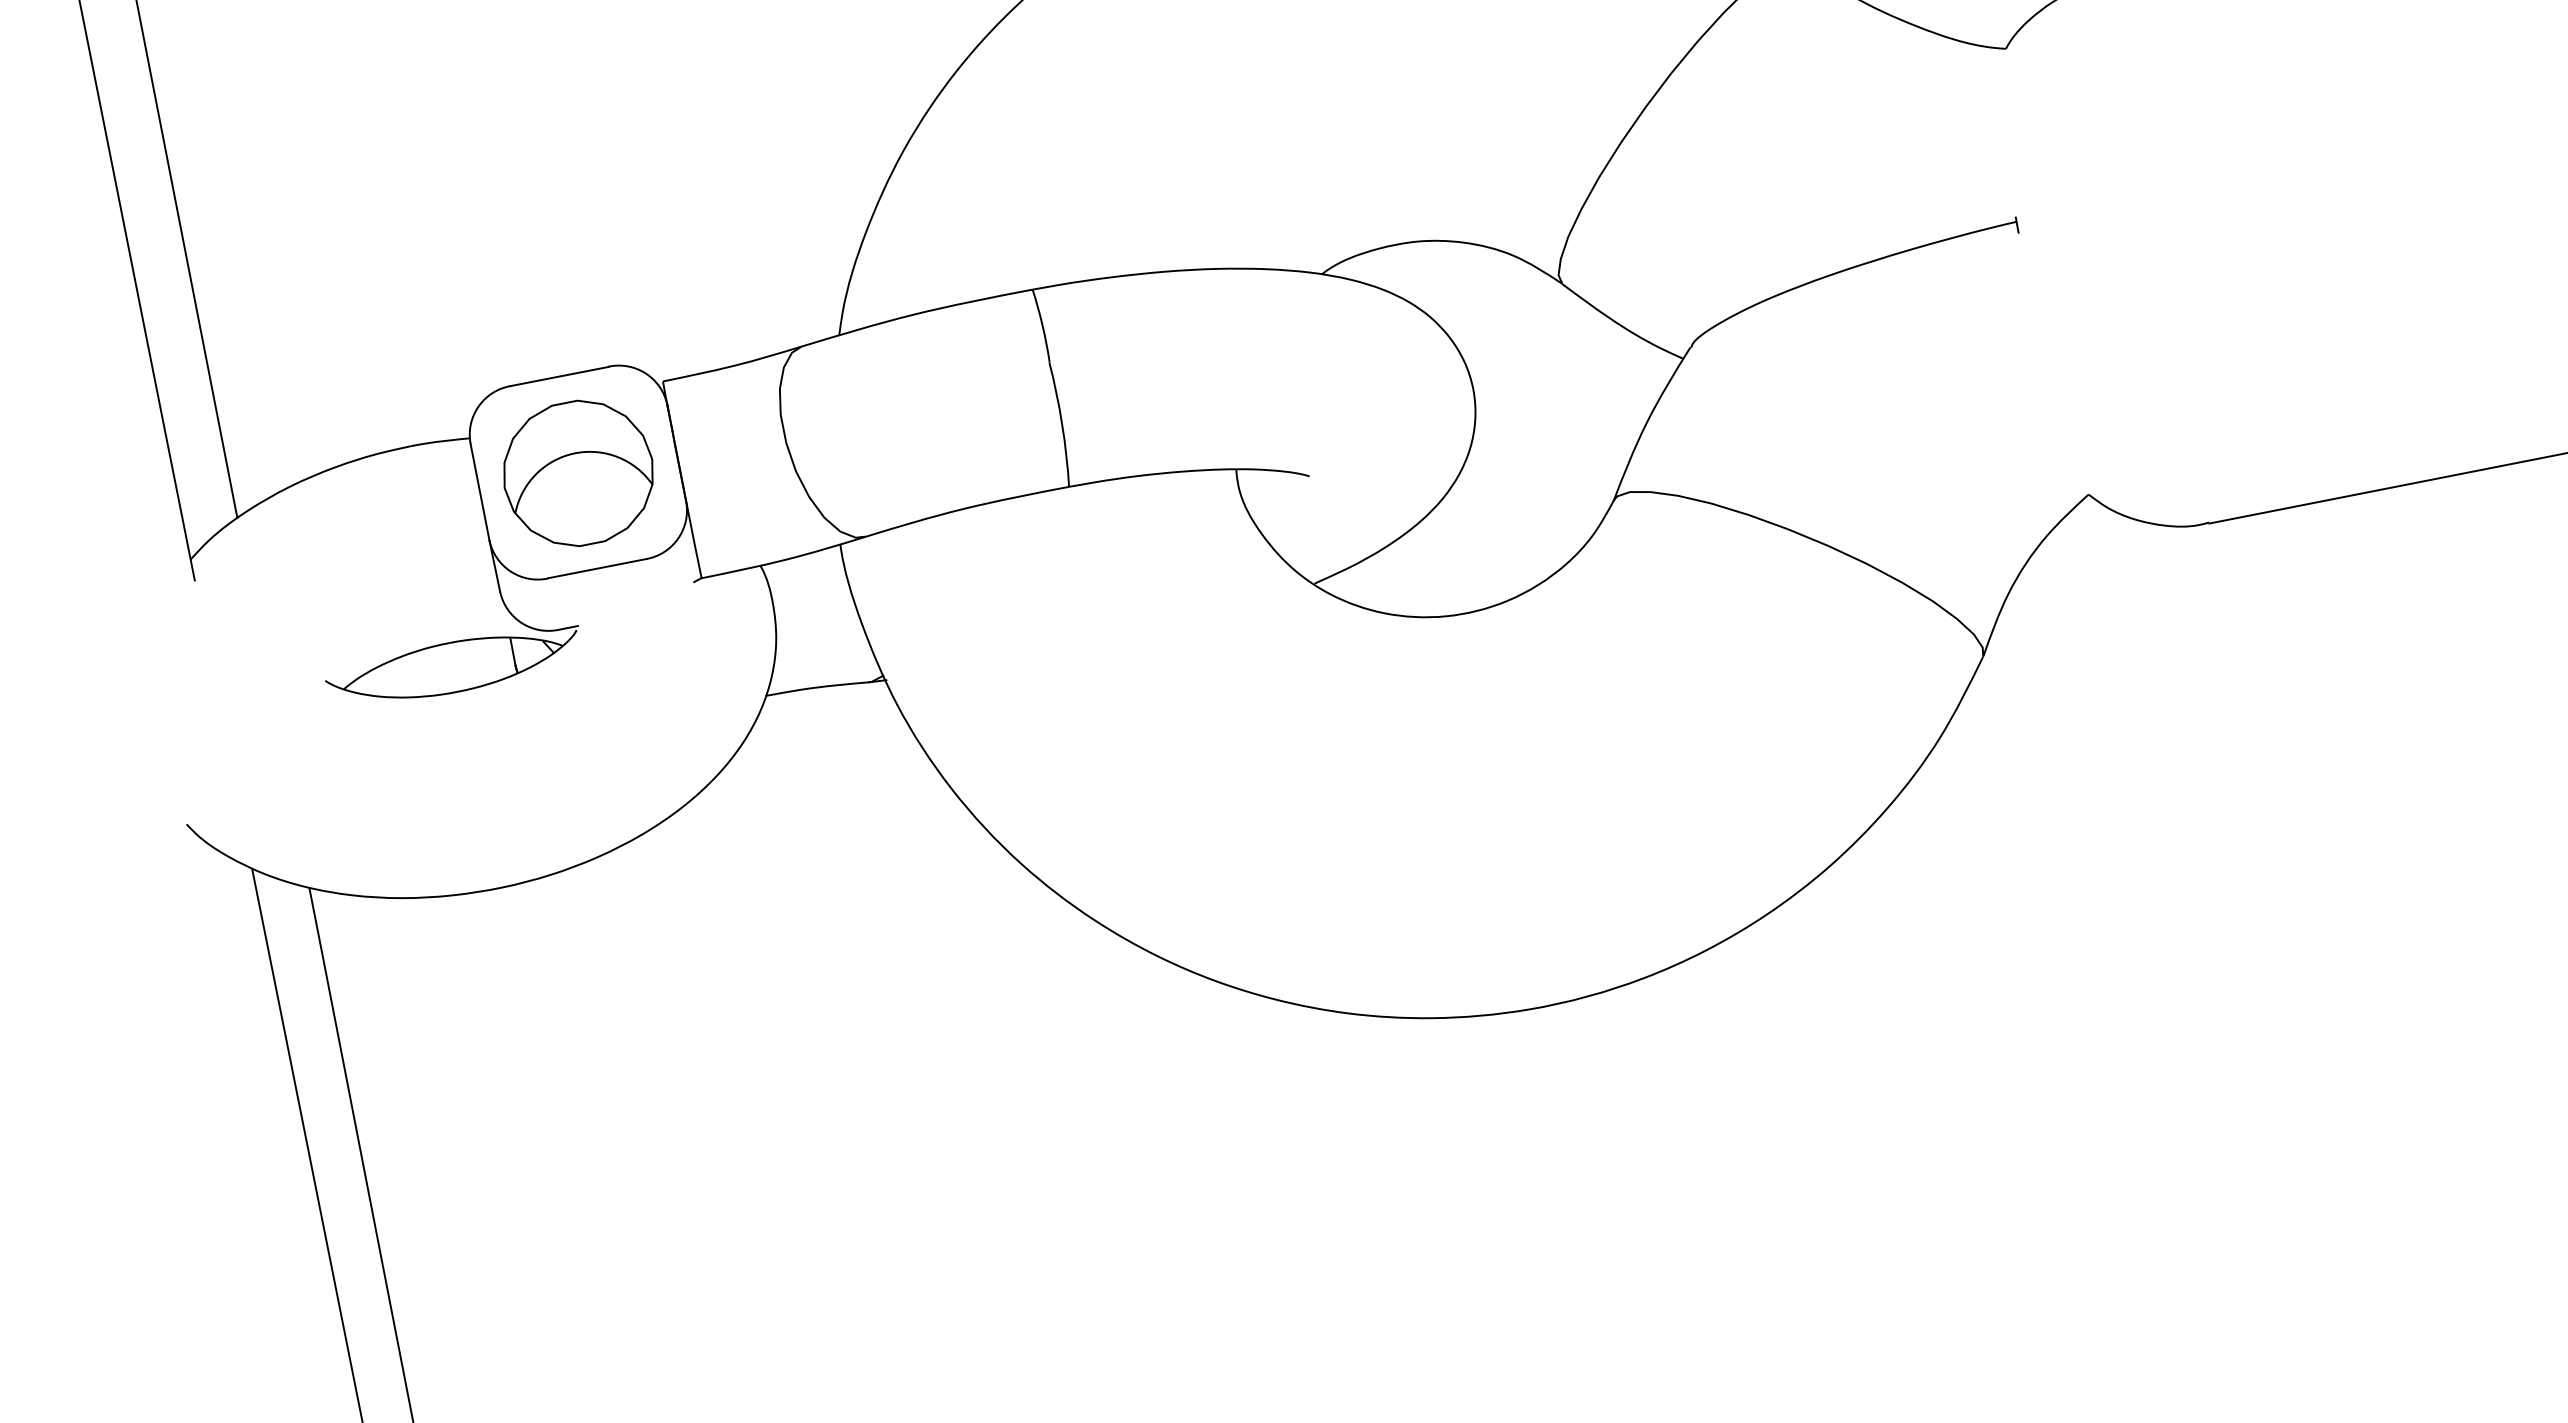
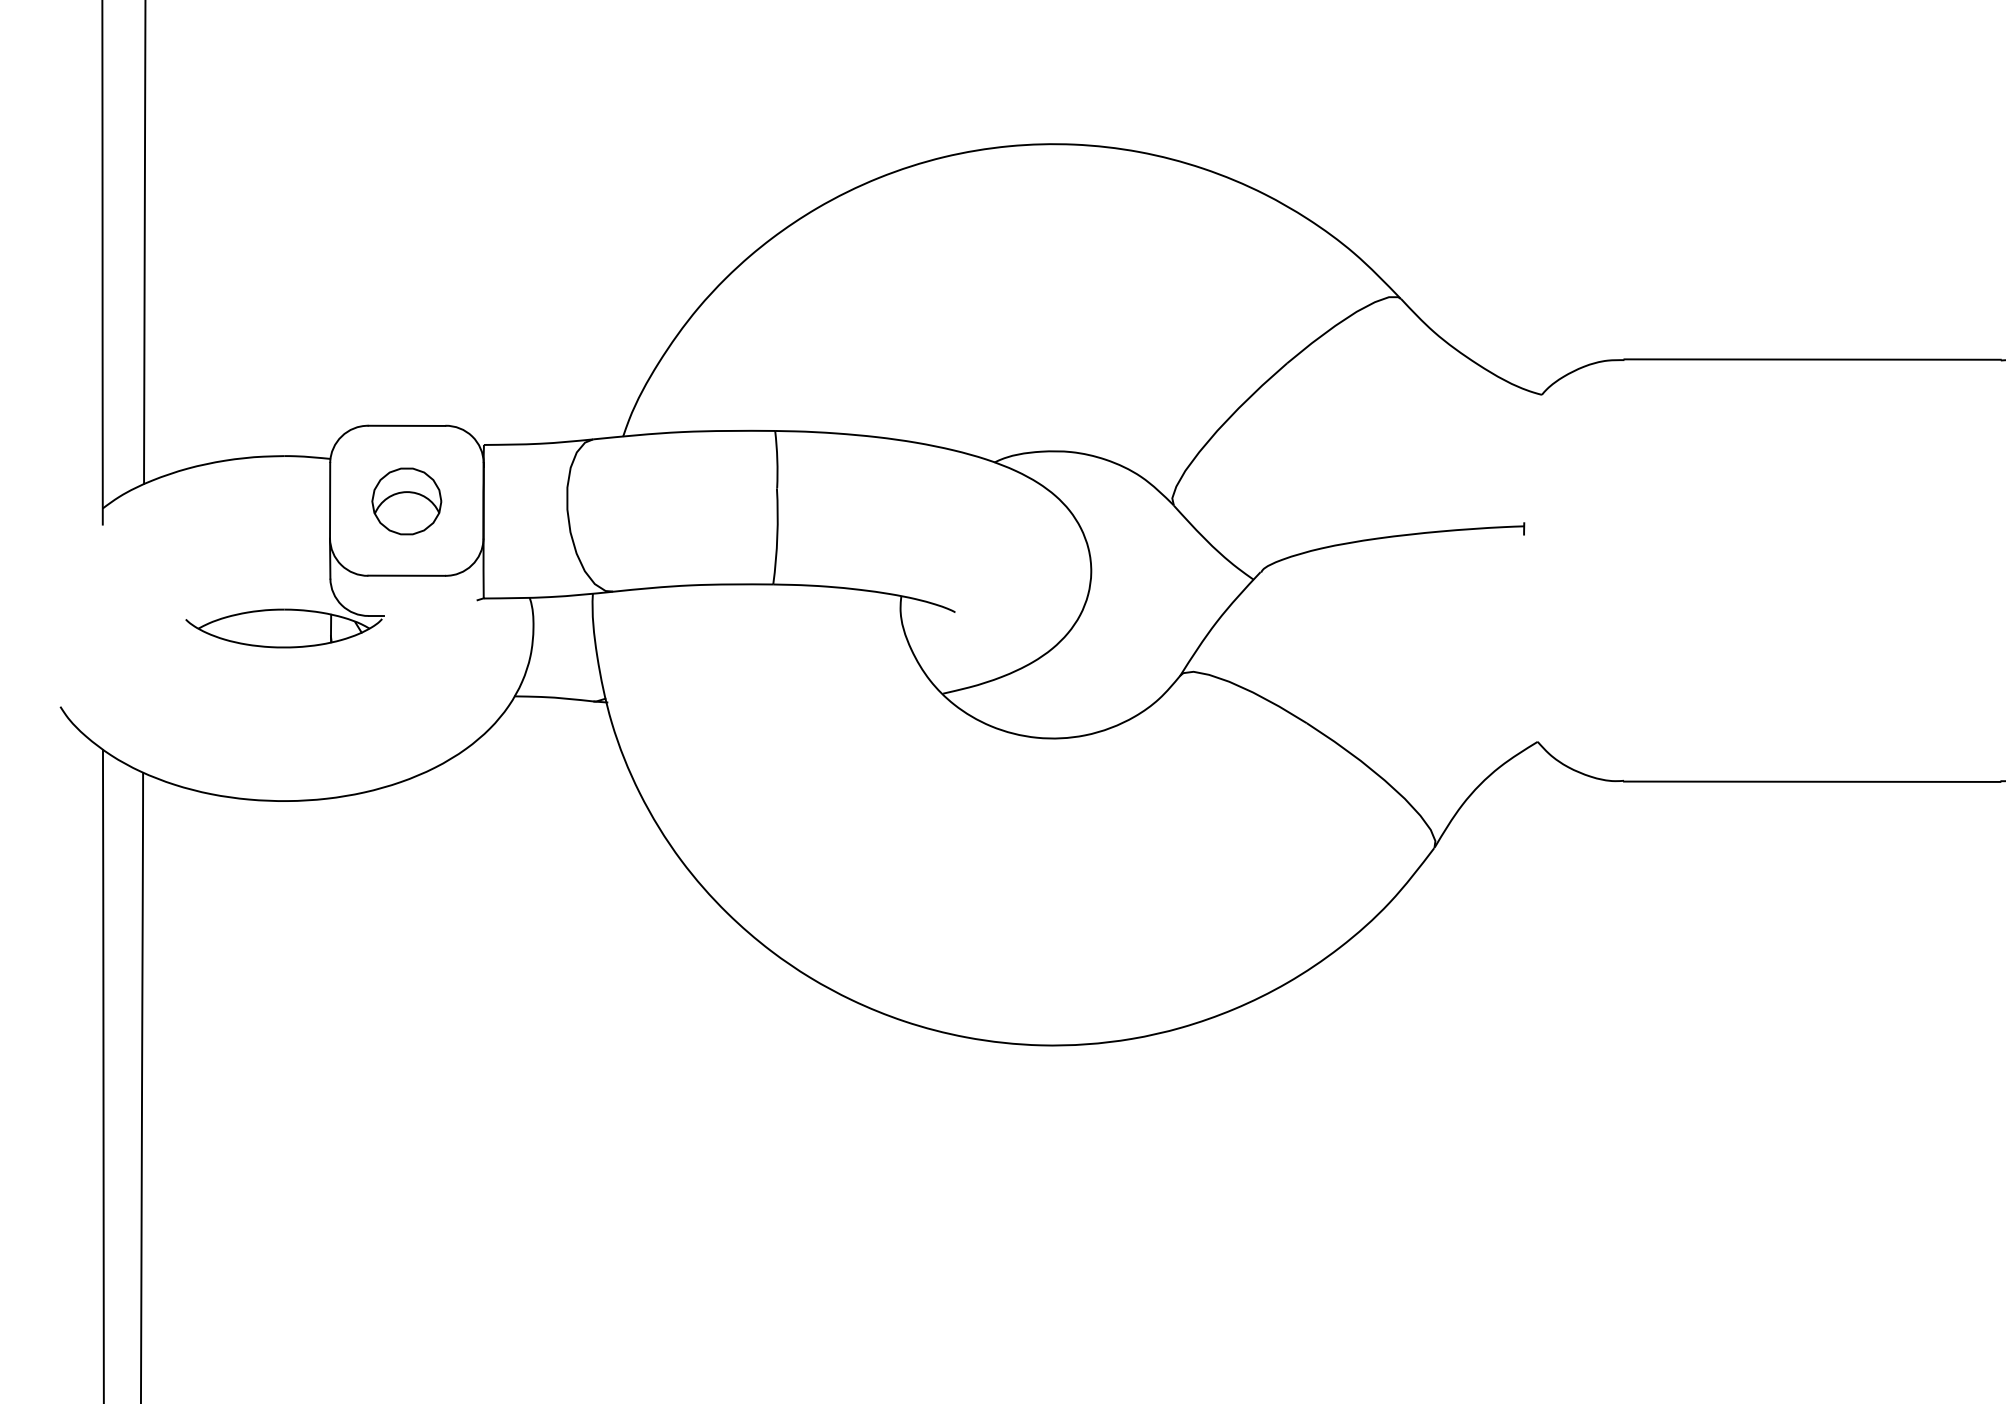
part: (578, 473) -> (406, 501), size x0.6

